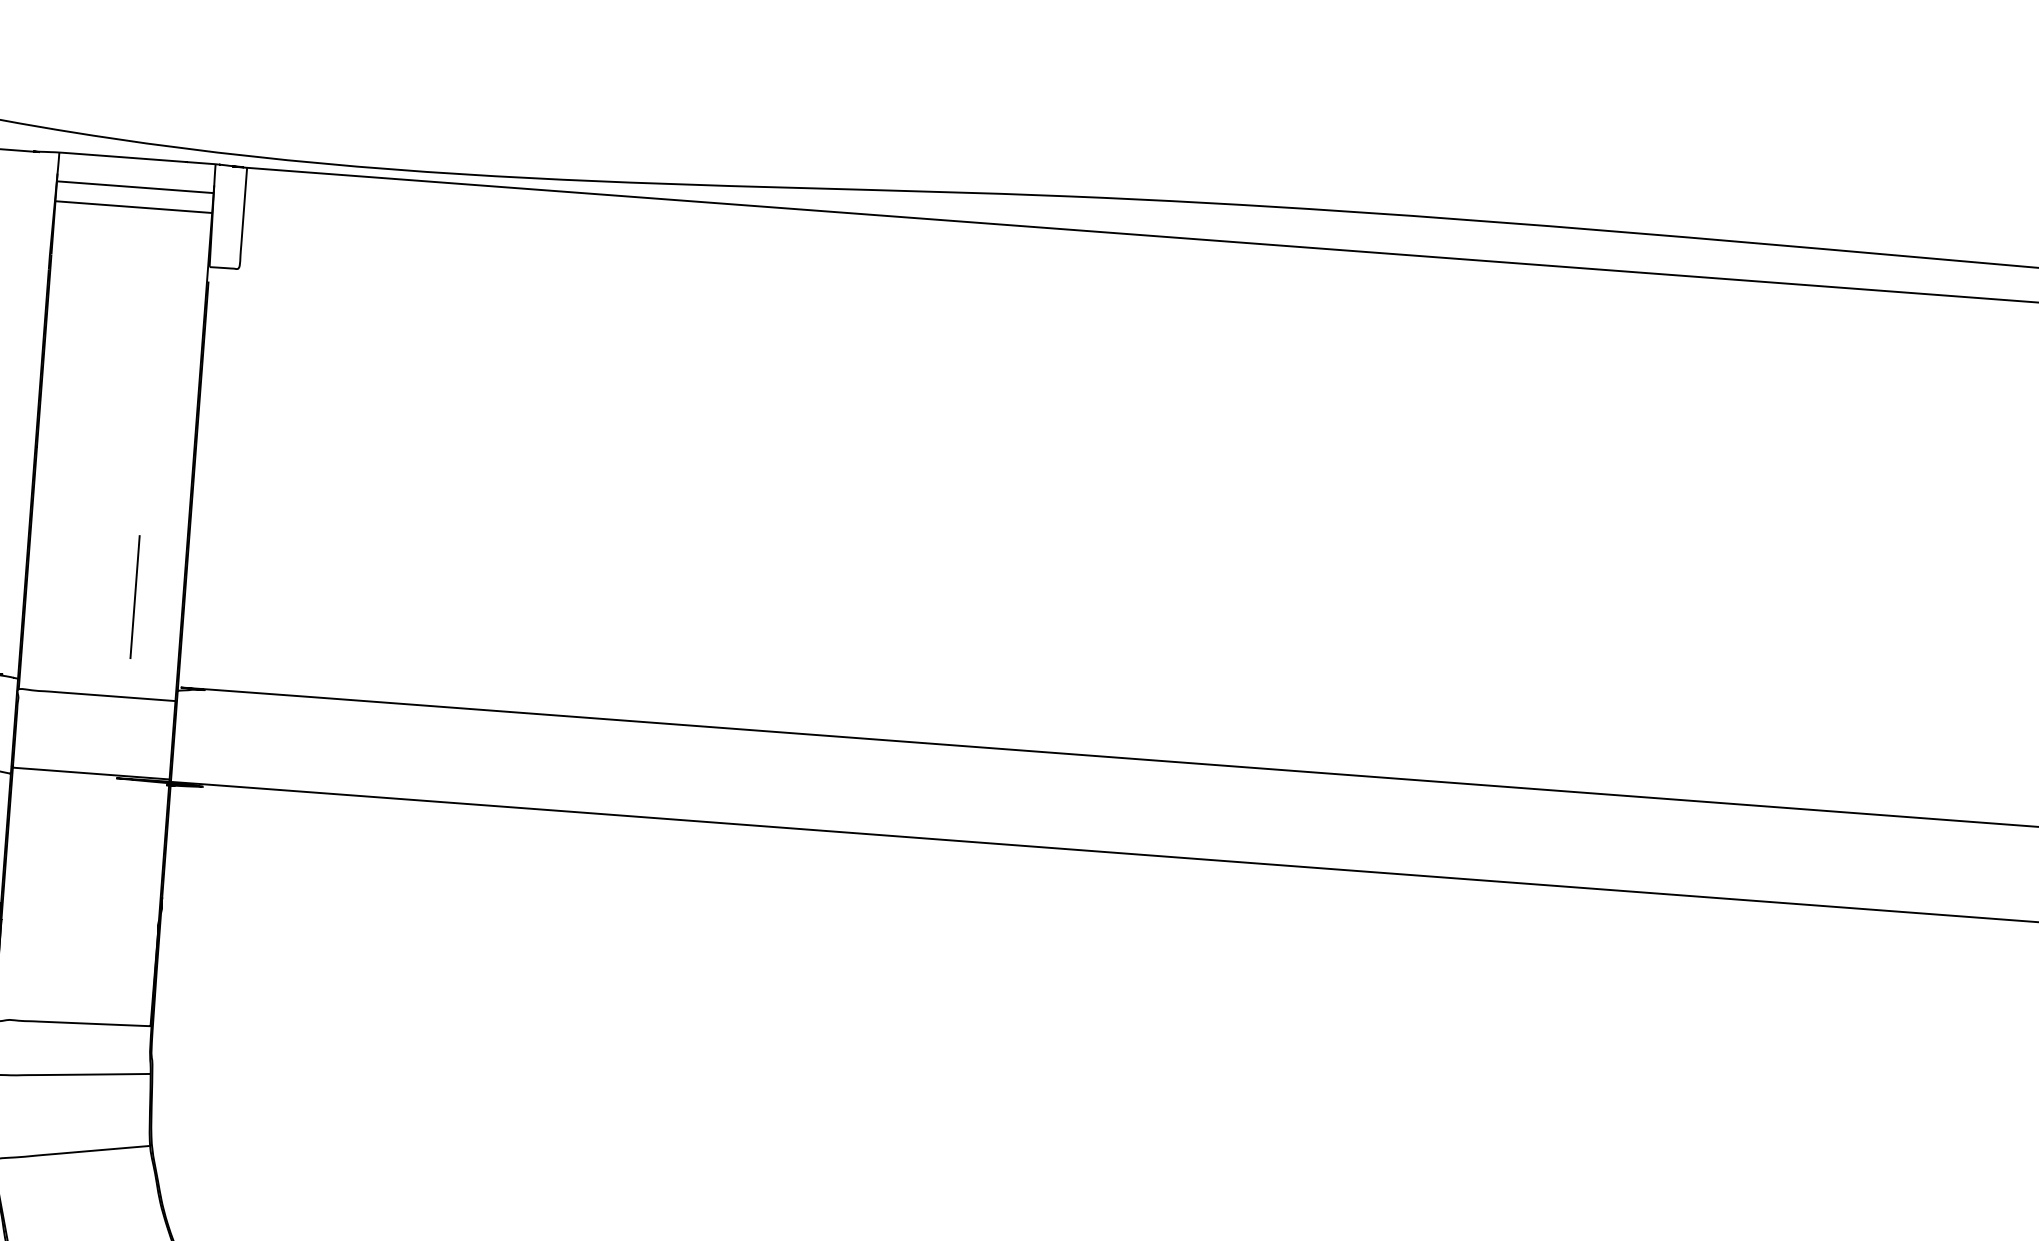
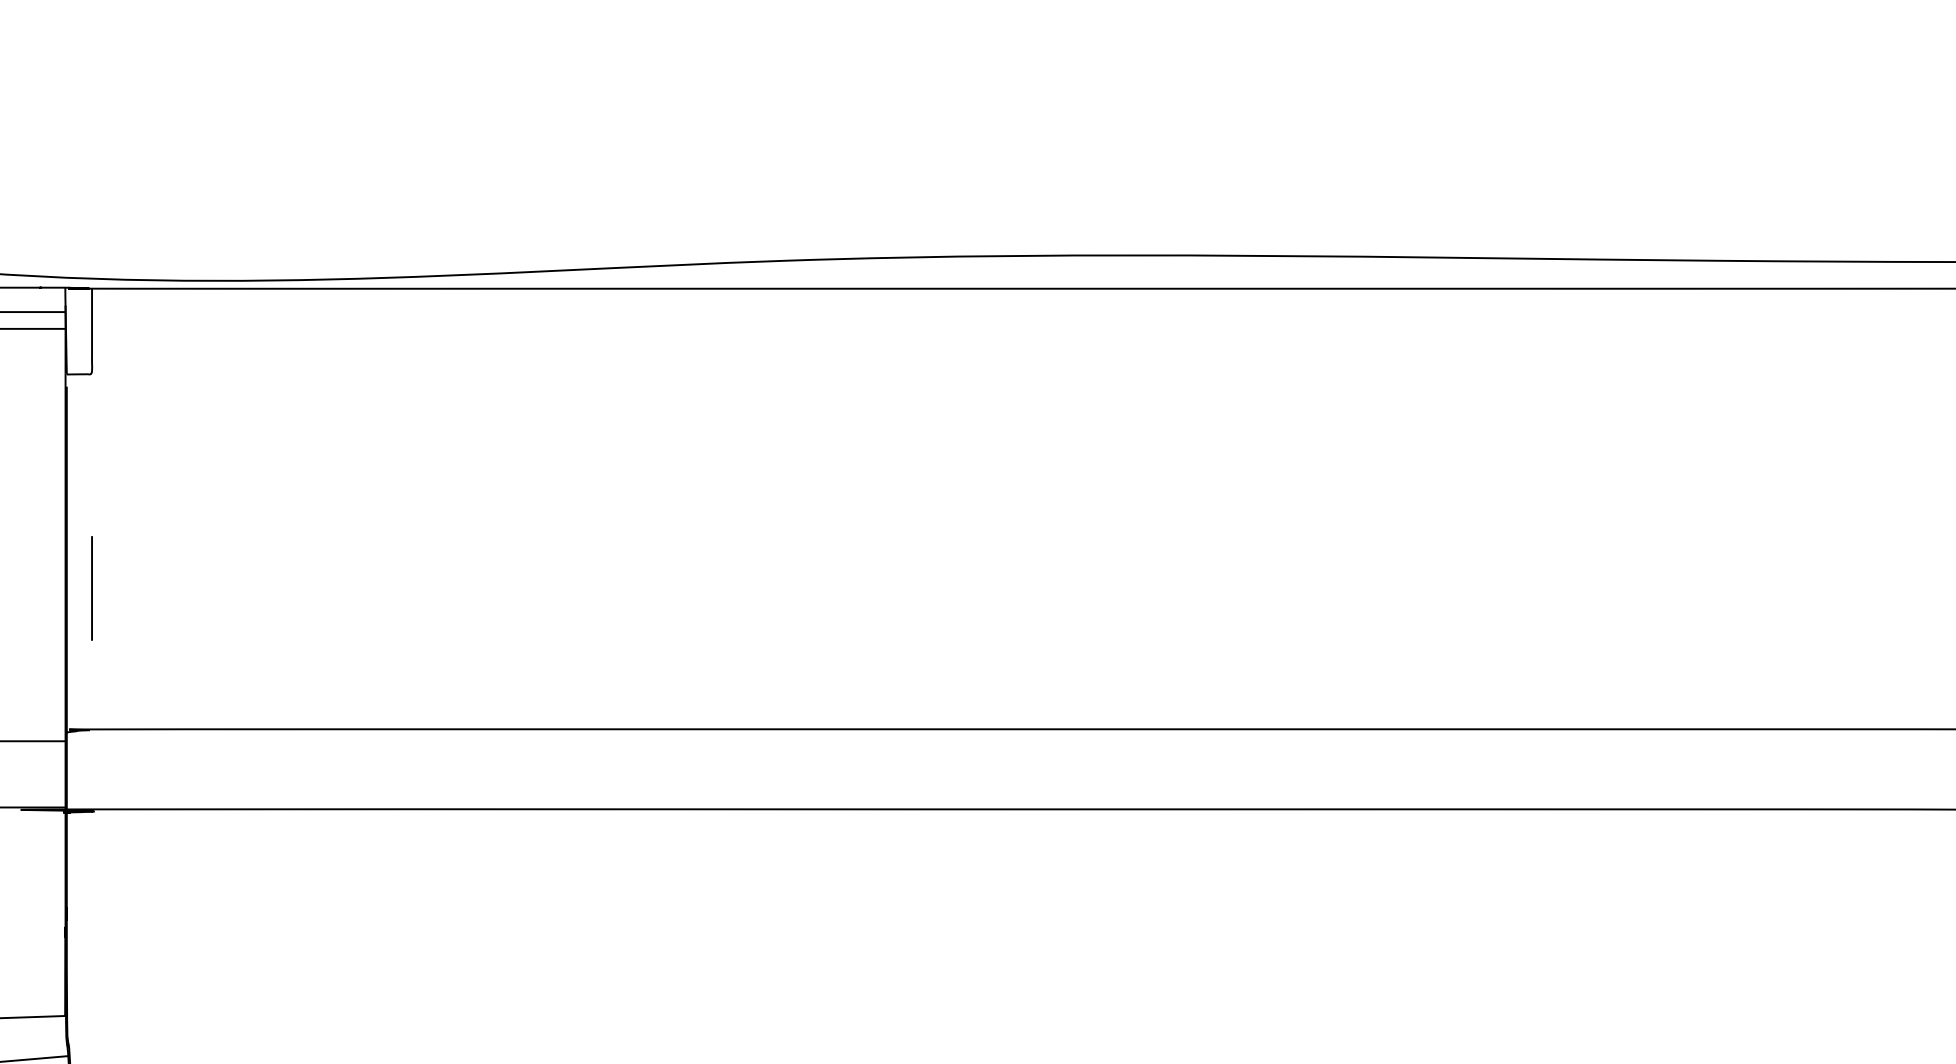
line: (134, 597) -> (91, 588), moved

